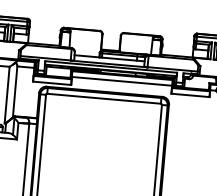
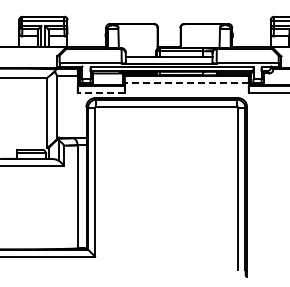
line: (121, 81) -> (186, 83), solid -> dashed
line: (52, 83) -> (101, 93), solid -> dashed

